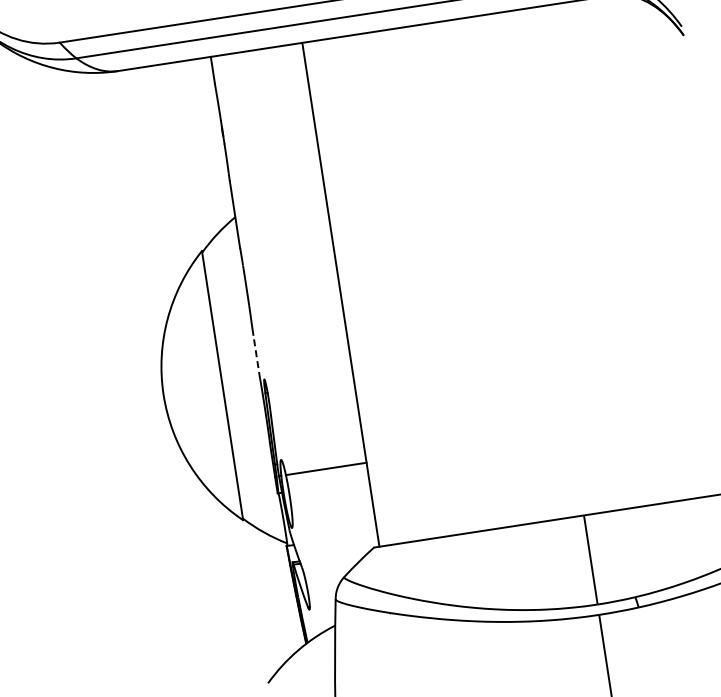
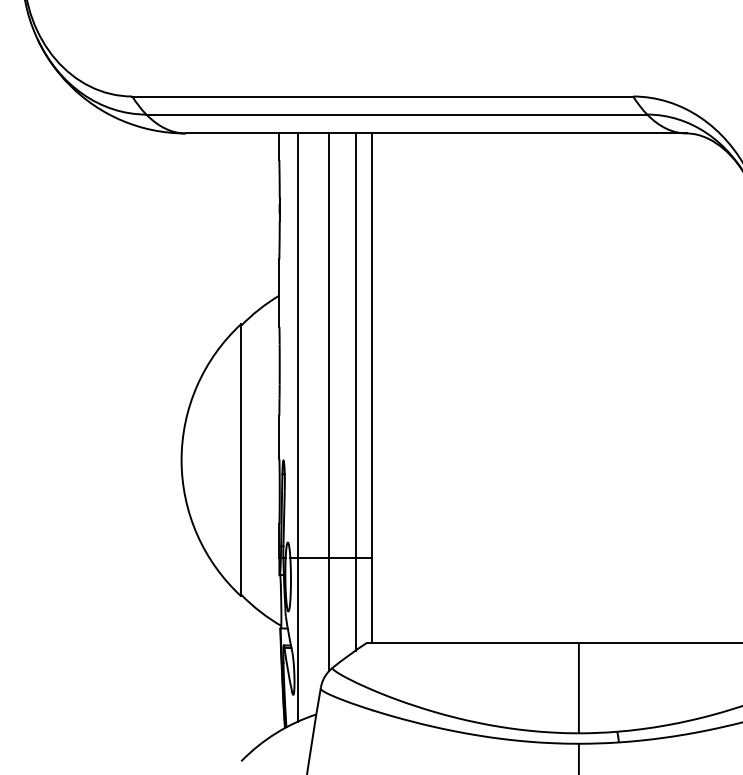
line: (325, 300) -> (355, 391), added
line: (301, 315) -> (329, 402), added
line: (273, 344) -> (297, 427), added
line: (256, 357) -> (279, 437), dashed -> solid

